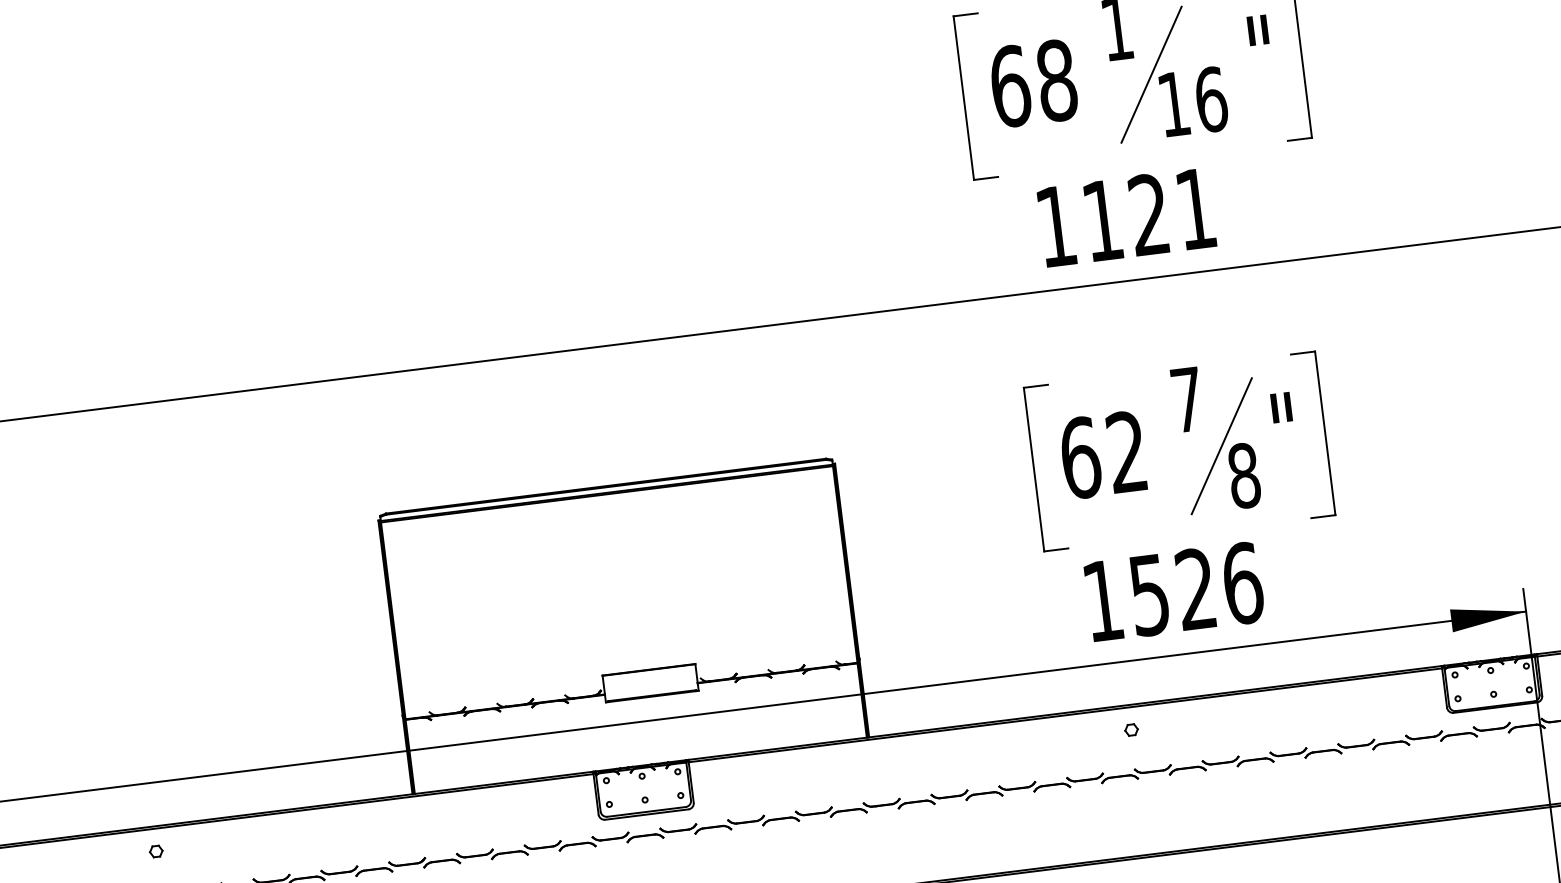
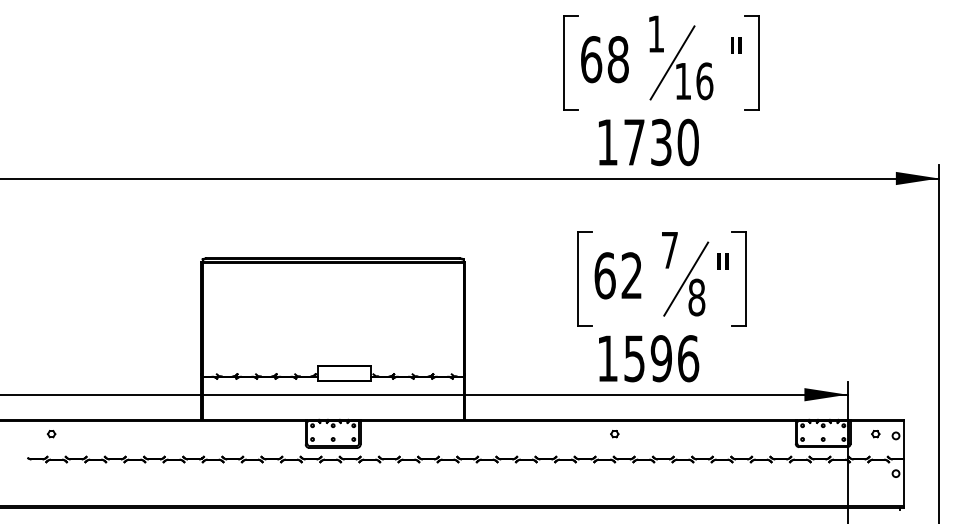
text: (1149, 214) -> (661, 142), 1121 -> 1730
text: (1194, 589) -> (660, 358), 1526 -> 1596

